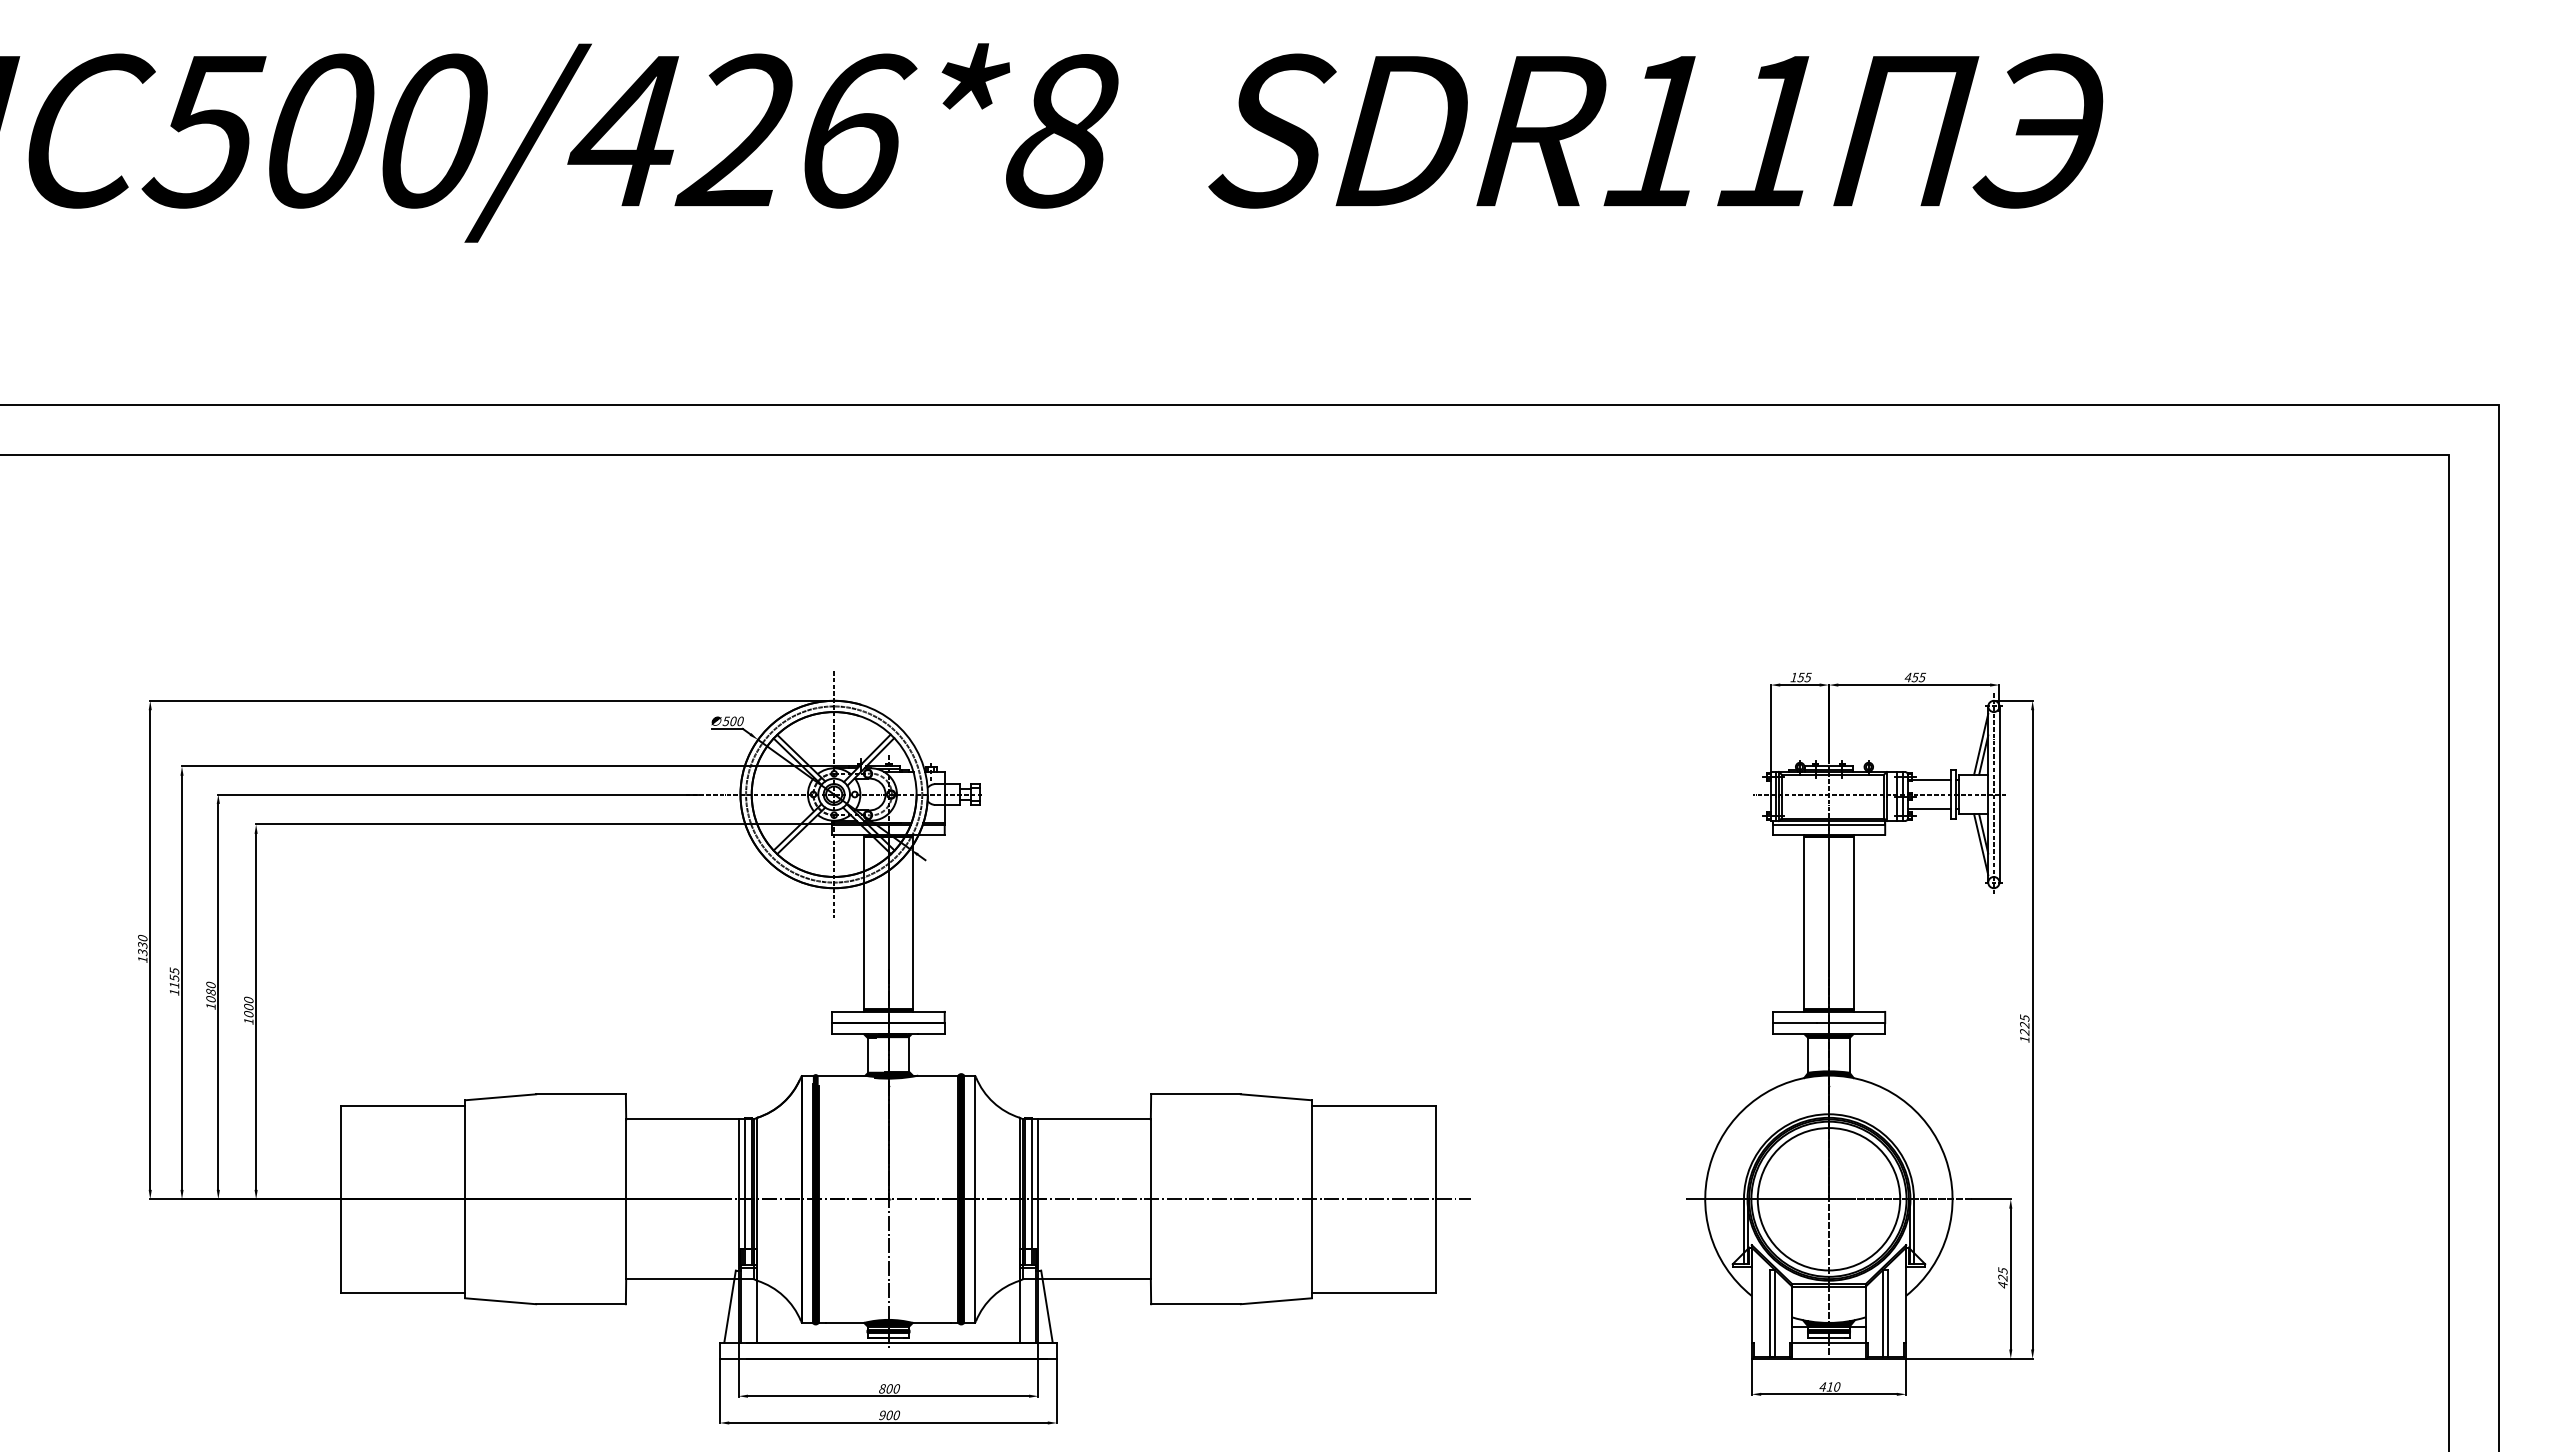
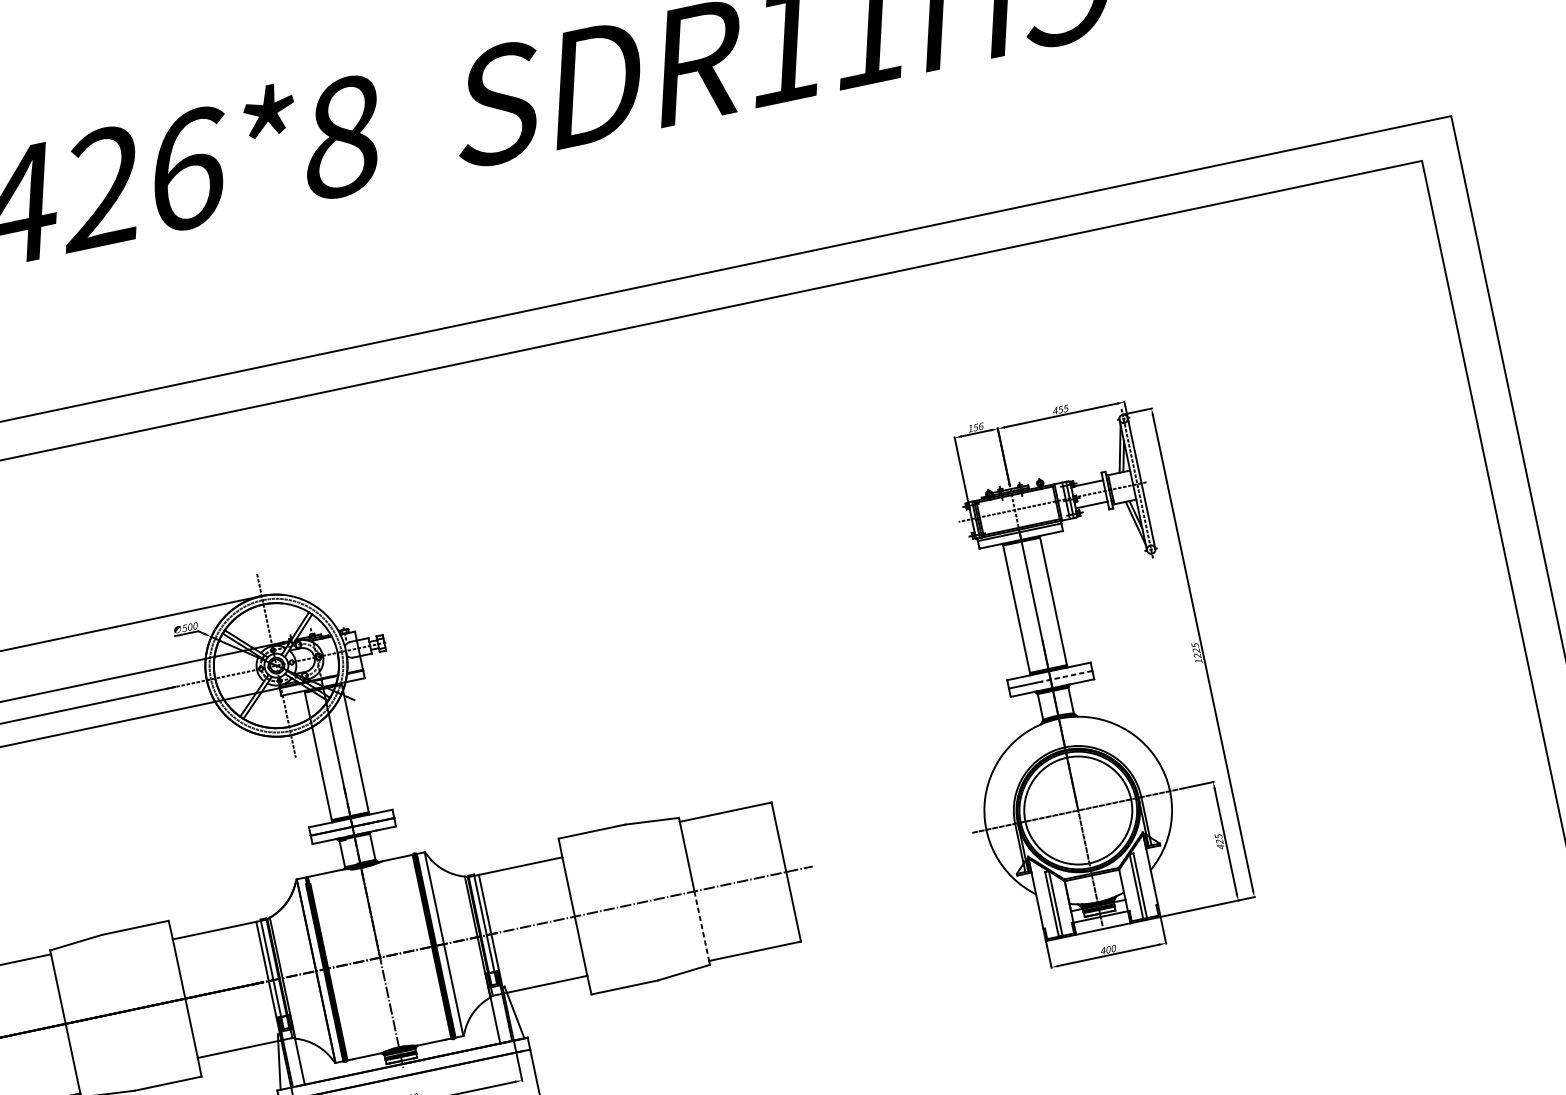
text: (1807, 677) -> (980, 426), 155 -> 156
line: (1850, 1023) -> (1066, 676), solid -> dashed
line: (1312, 1246) -> (702, 926), solid -> dashed
text: (1829, 1386) -> (1107, 949), 410 -> 400

